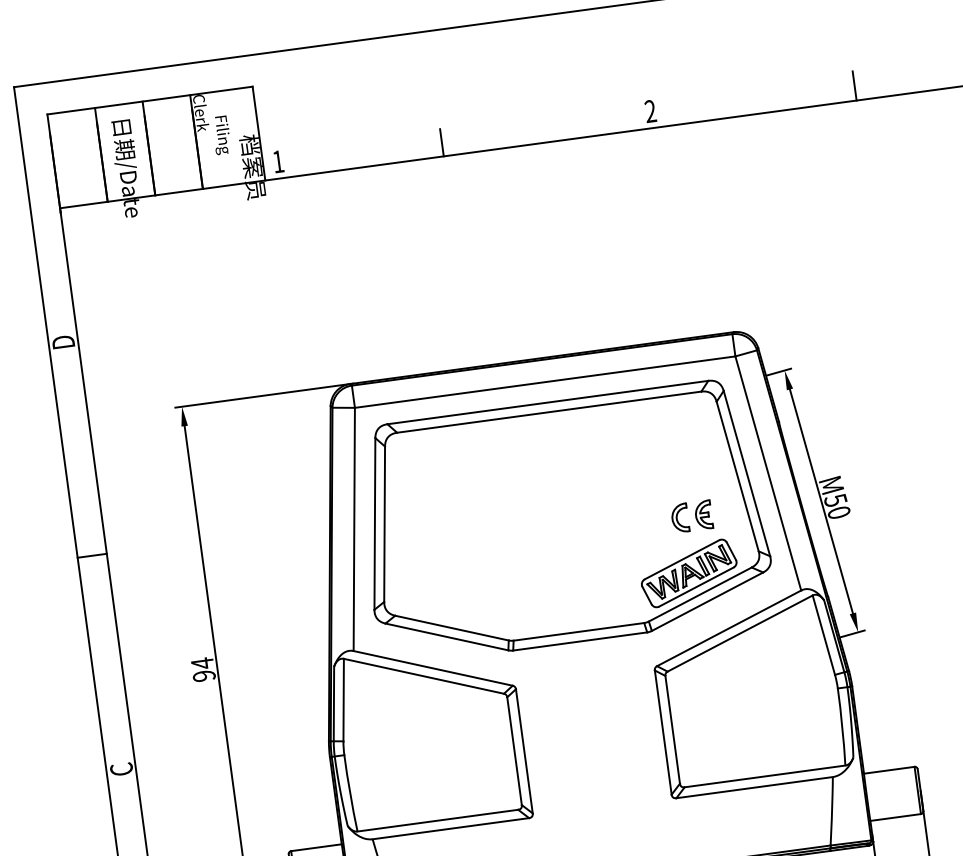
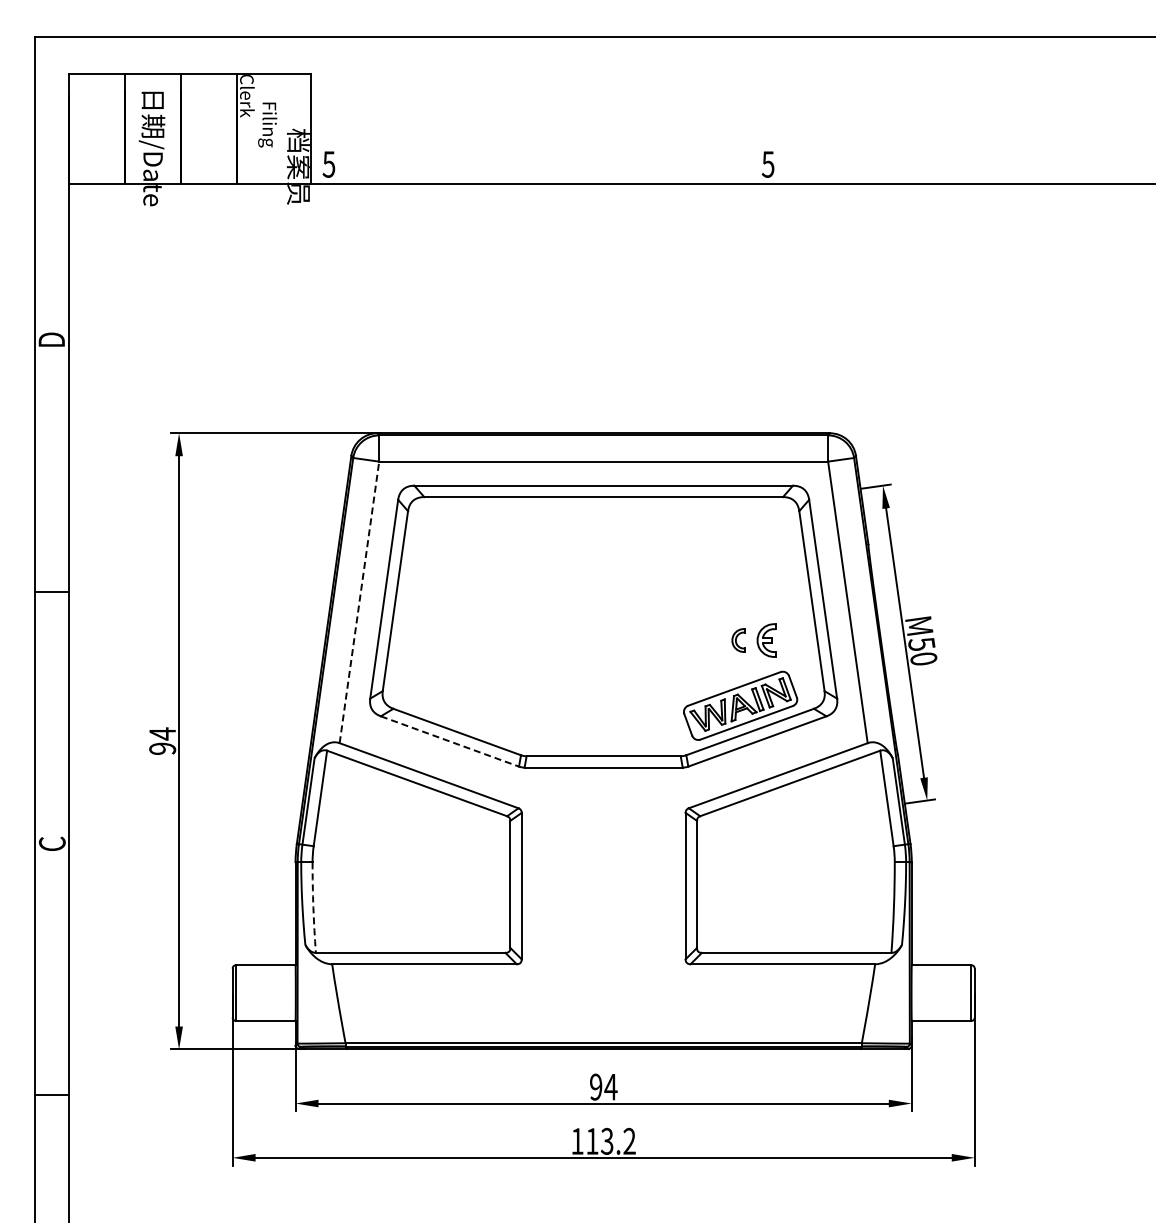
line: (854, 85) -> (1008, 166), removed
text: (649, 111) -> (767, 164), 2 -> 5
line: (441, 143) -> (521, 168), removed
text: (277, 161) -> (328, 164), 1 -> 5
part: (679, 518) -> (738, 640), size x0.7
line: (354, 528) -> (359, 601), solid -> dashed
line: (446, 637) -> (449, 741), solid -> dashed
arc: (350, 793) -> (313, 907), solid -> dashed

